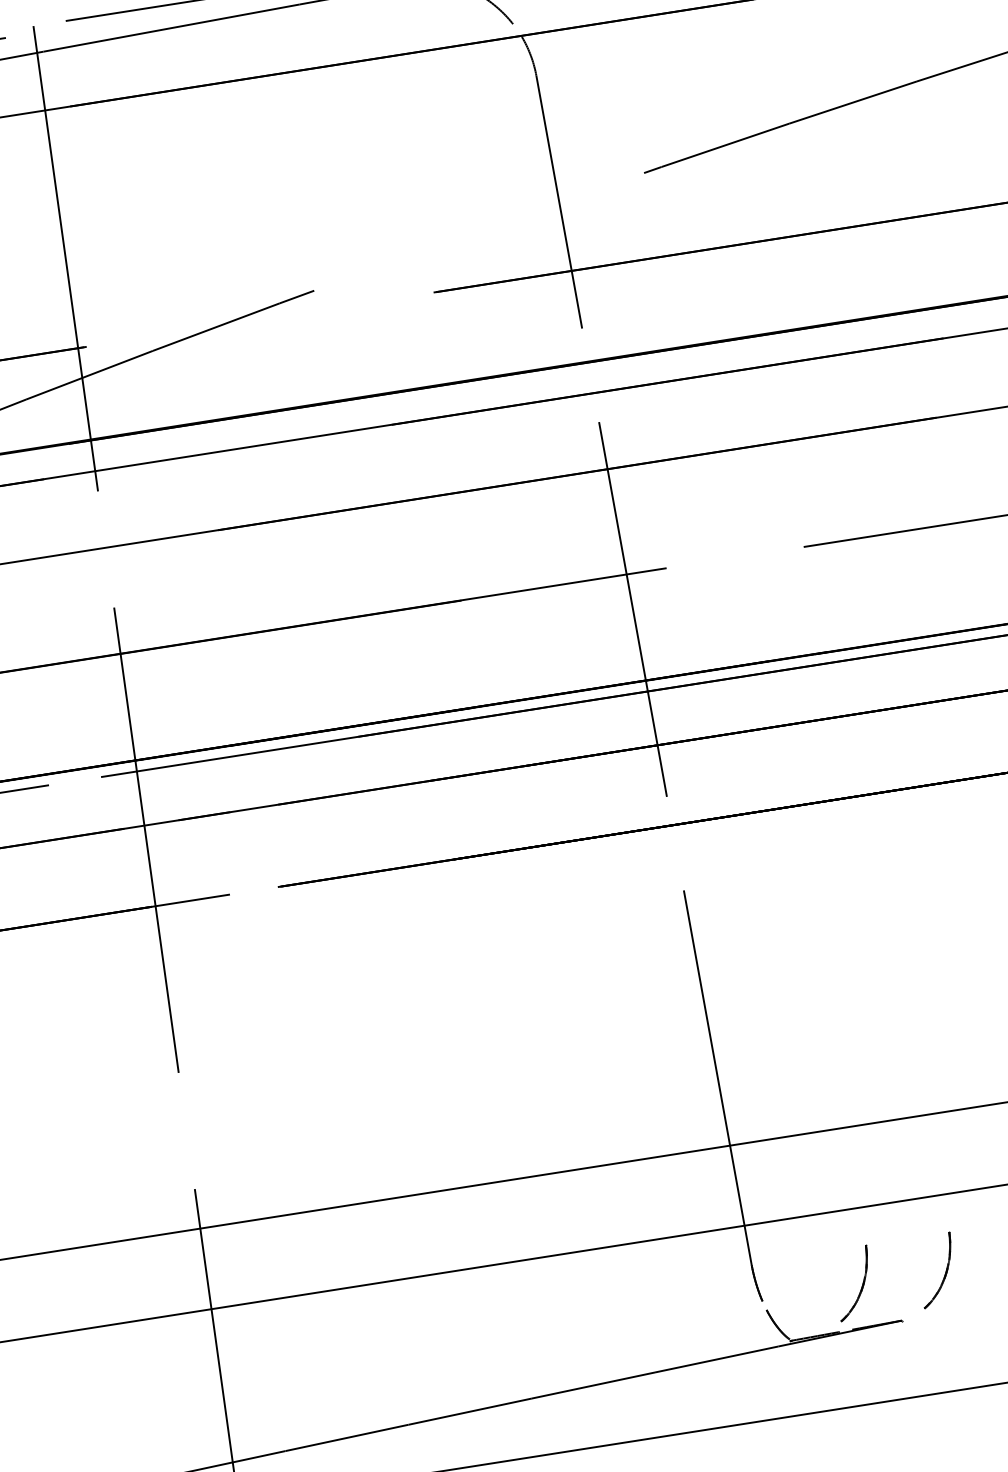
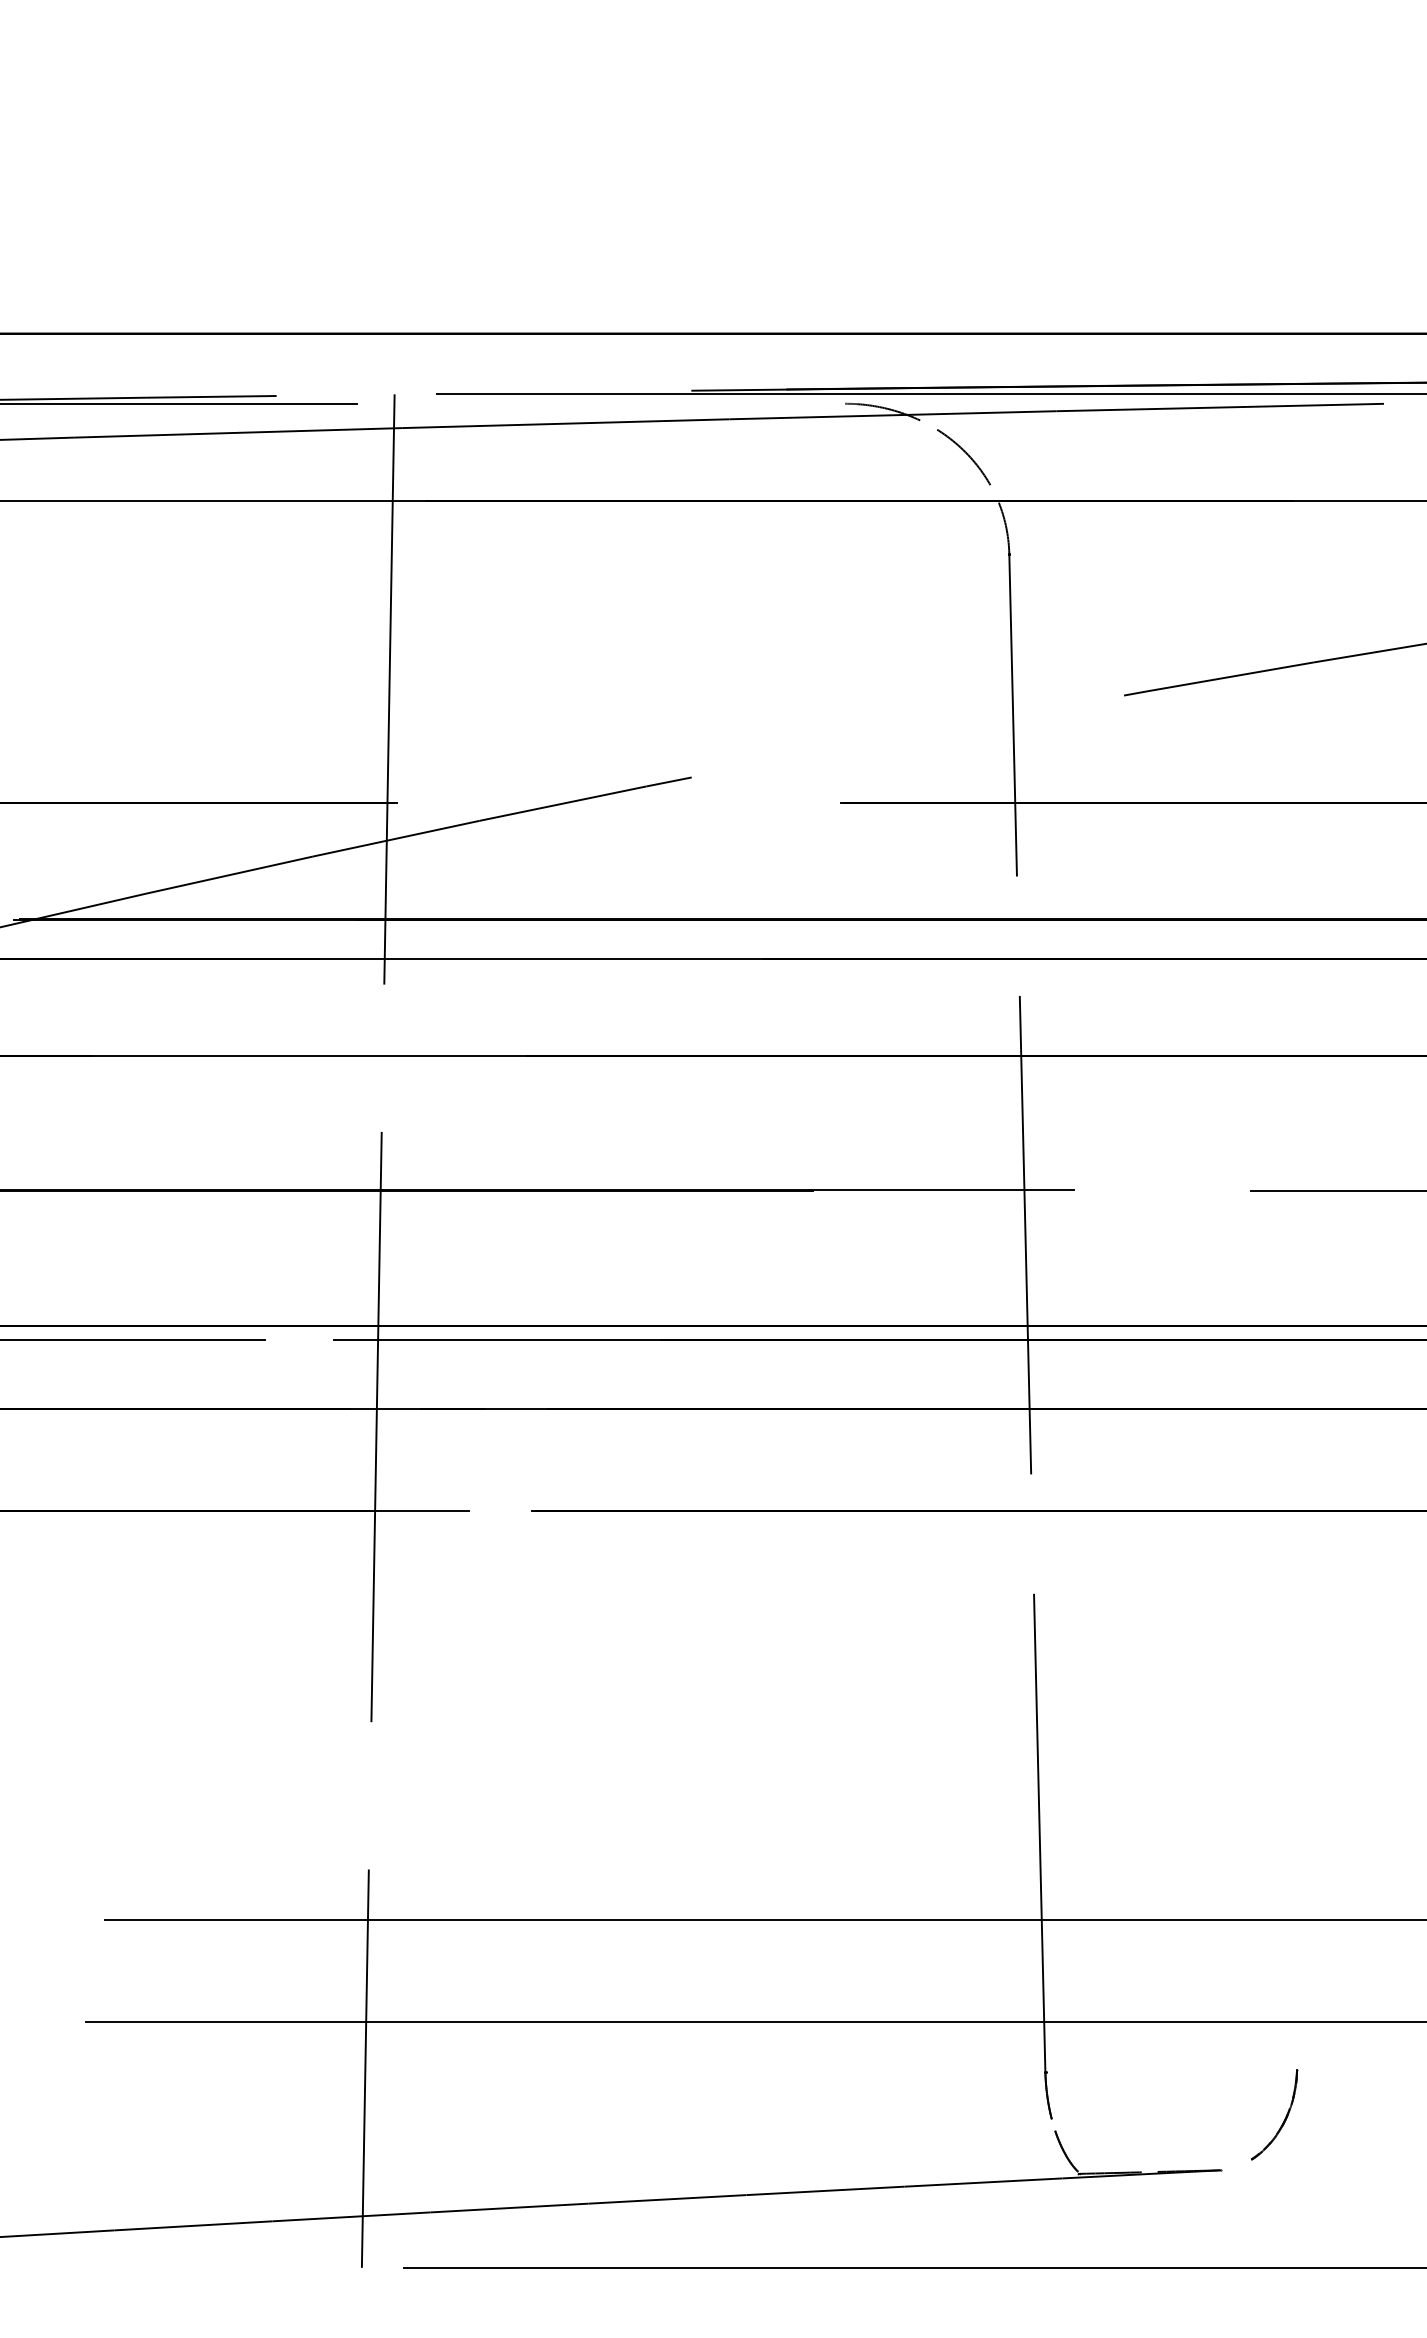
part: (862, 1285) -> (1178, 2118), removed

